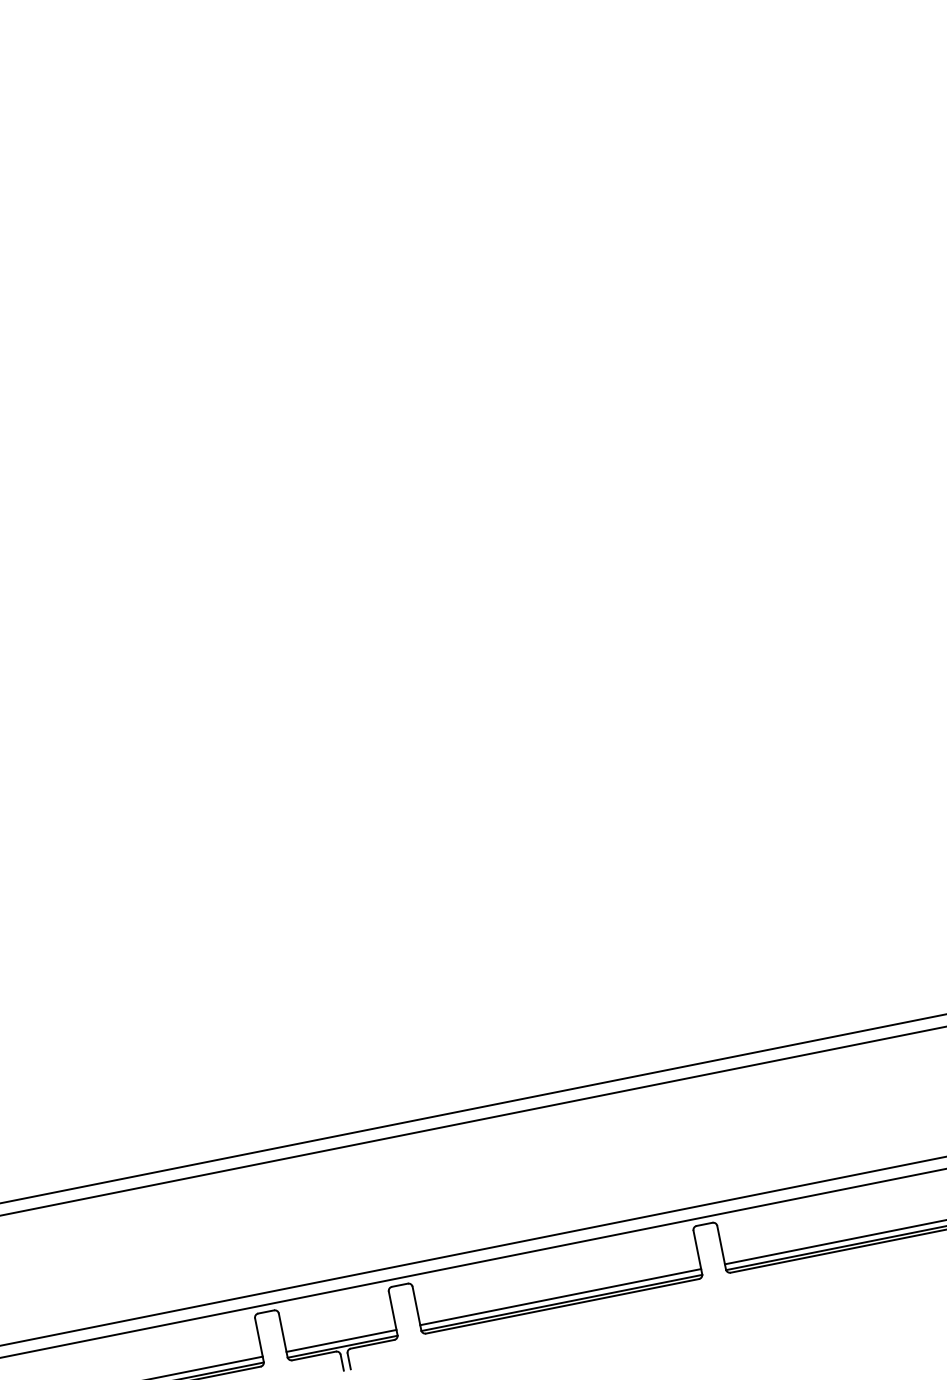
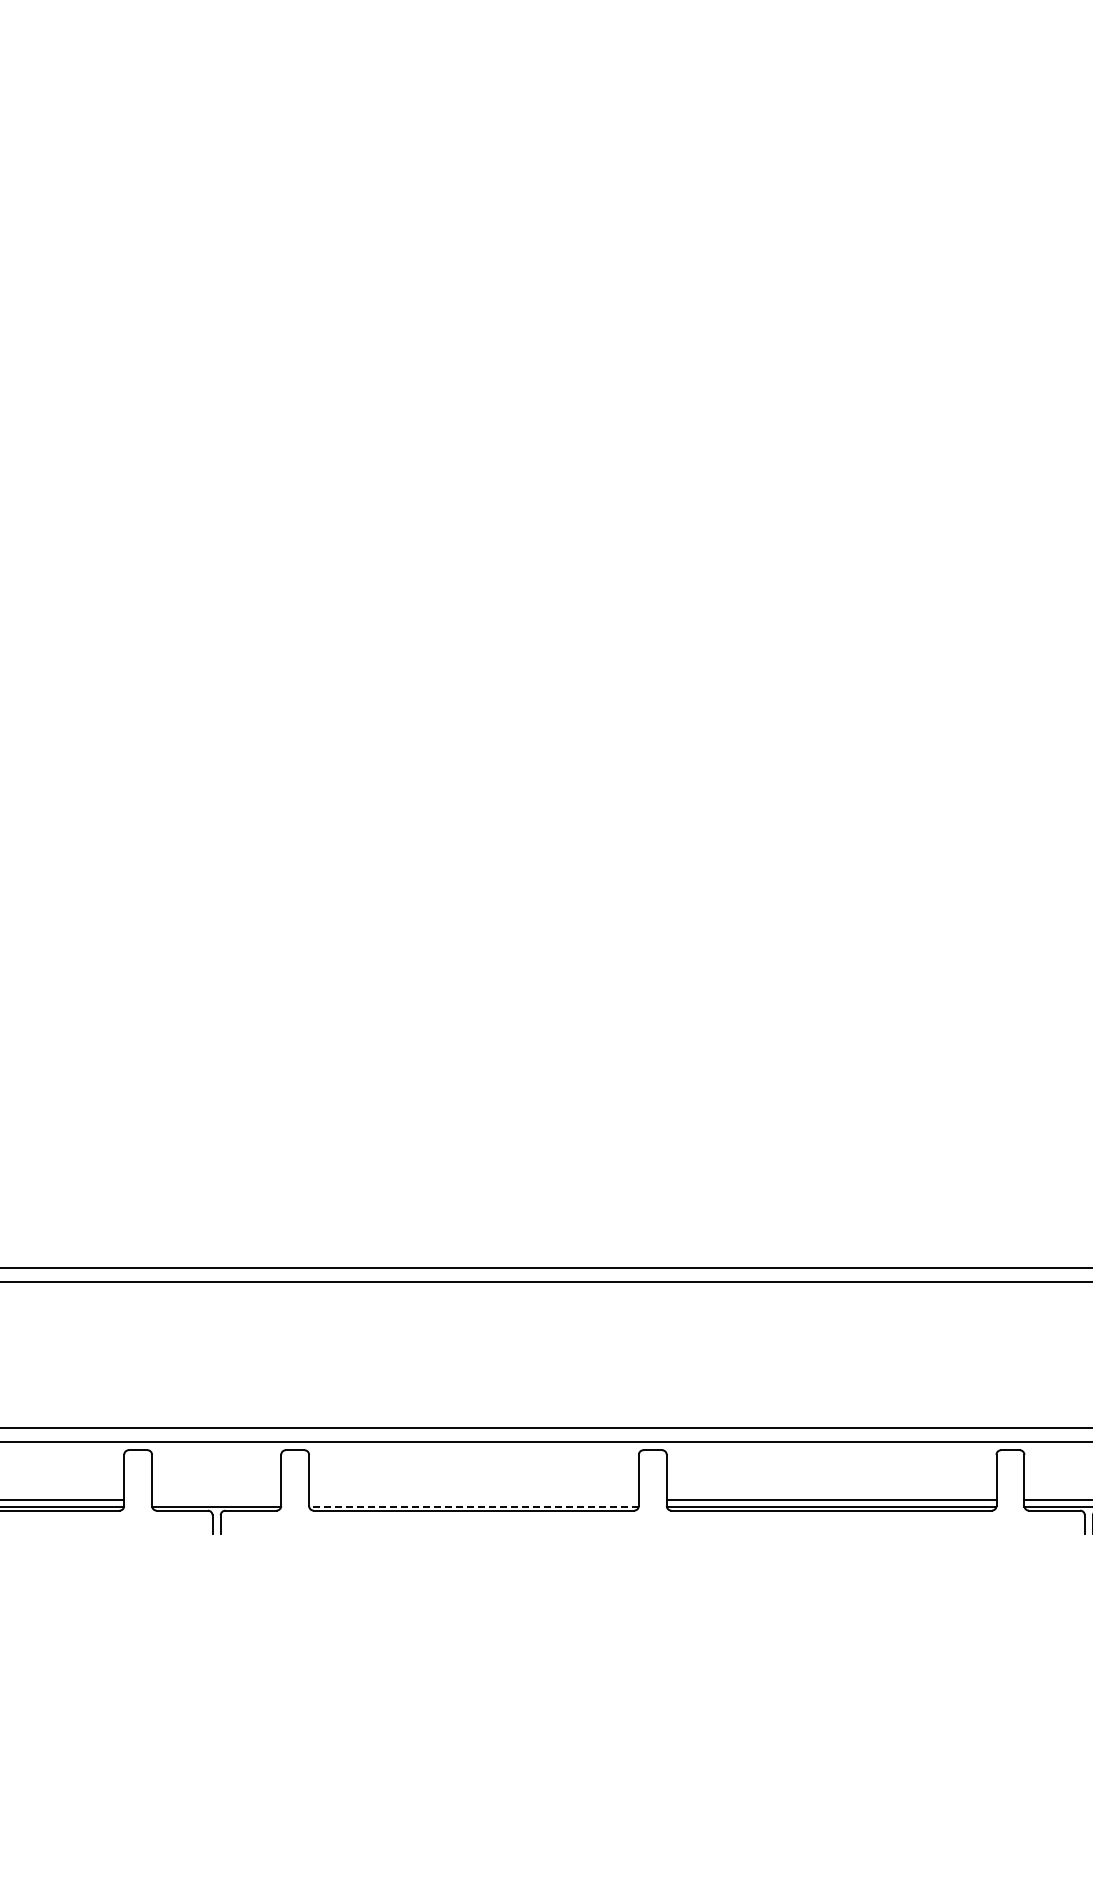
line: (560, 1296) -> (473, 1499), removed
line: (561, 1302) -> (473, 1506), solid -> dashed
line: (341, 1340) -> (216, 1499), removed

